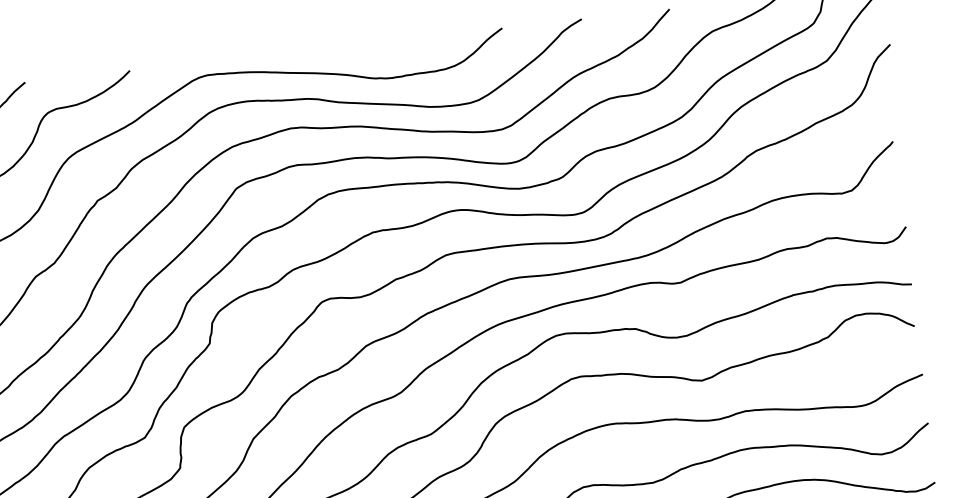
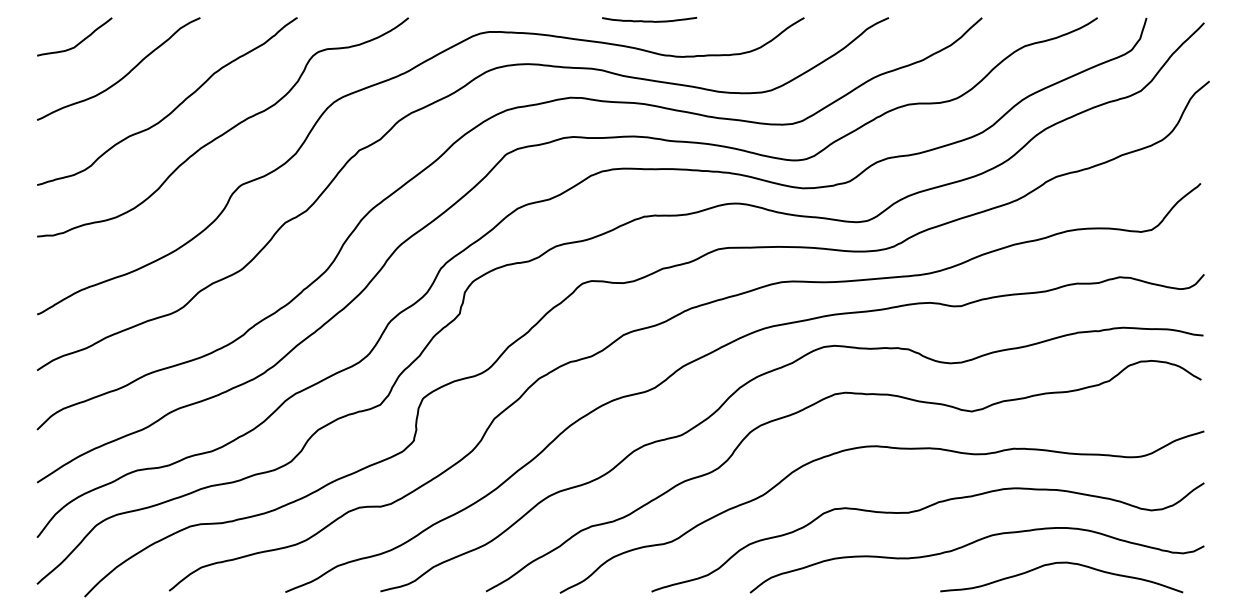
curve: (356, 47) -> (649, 20), added

